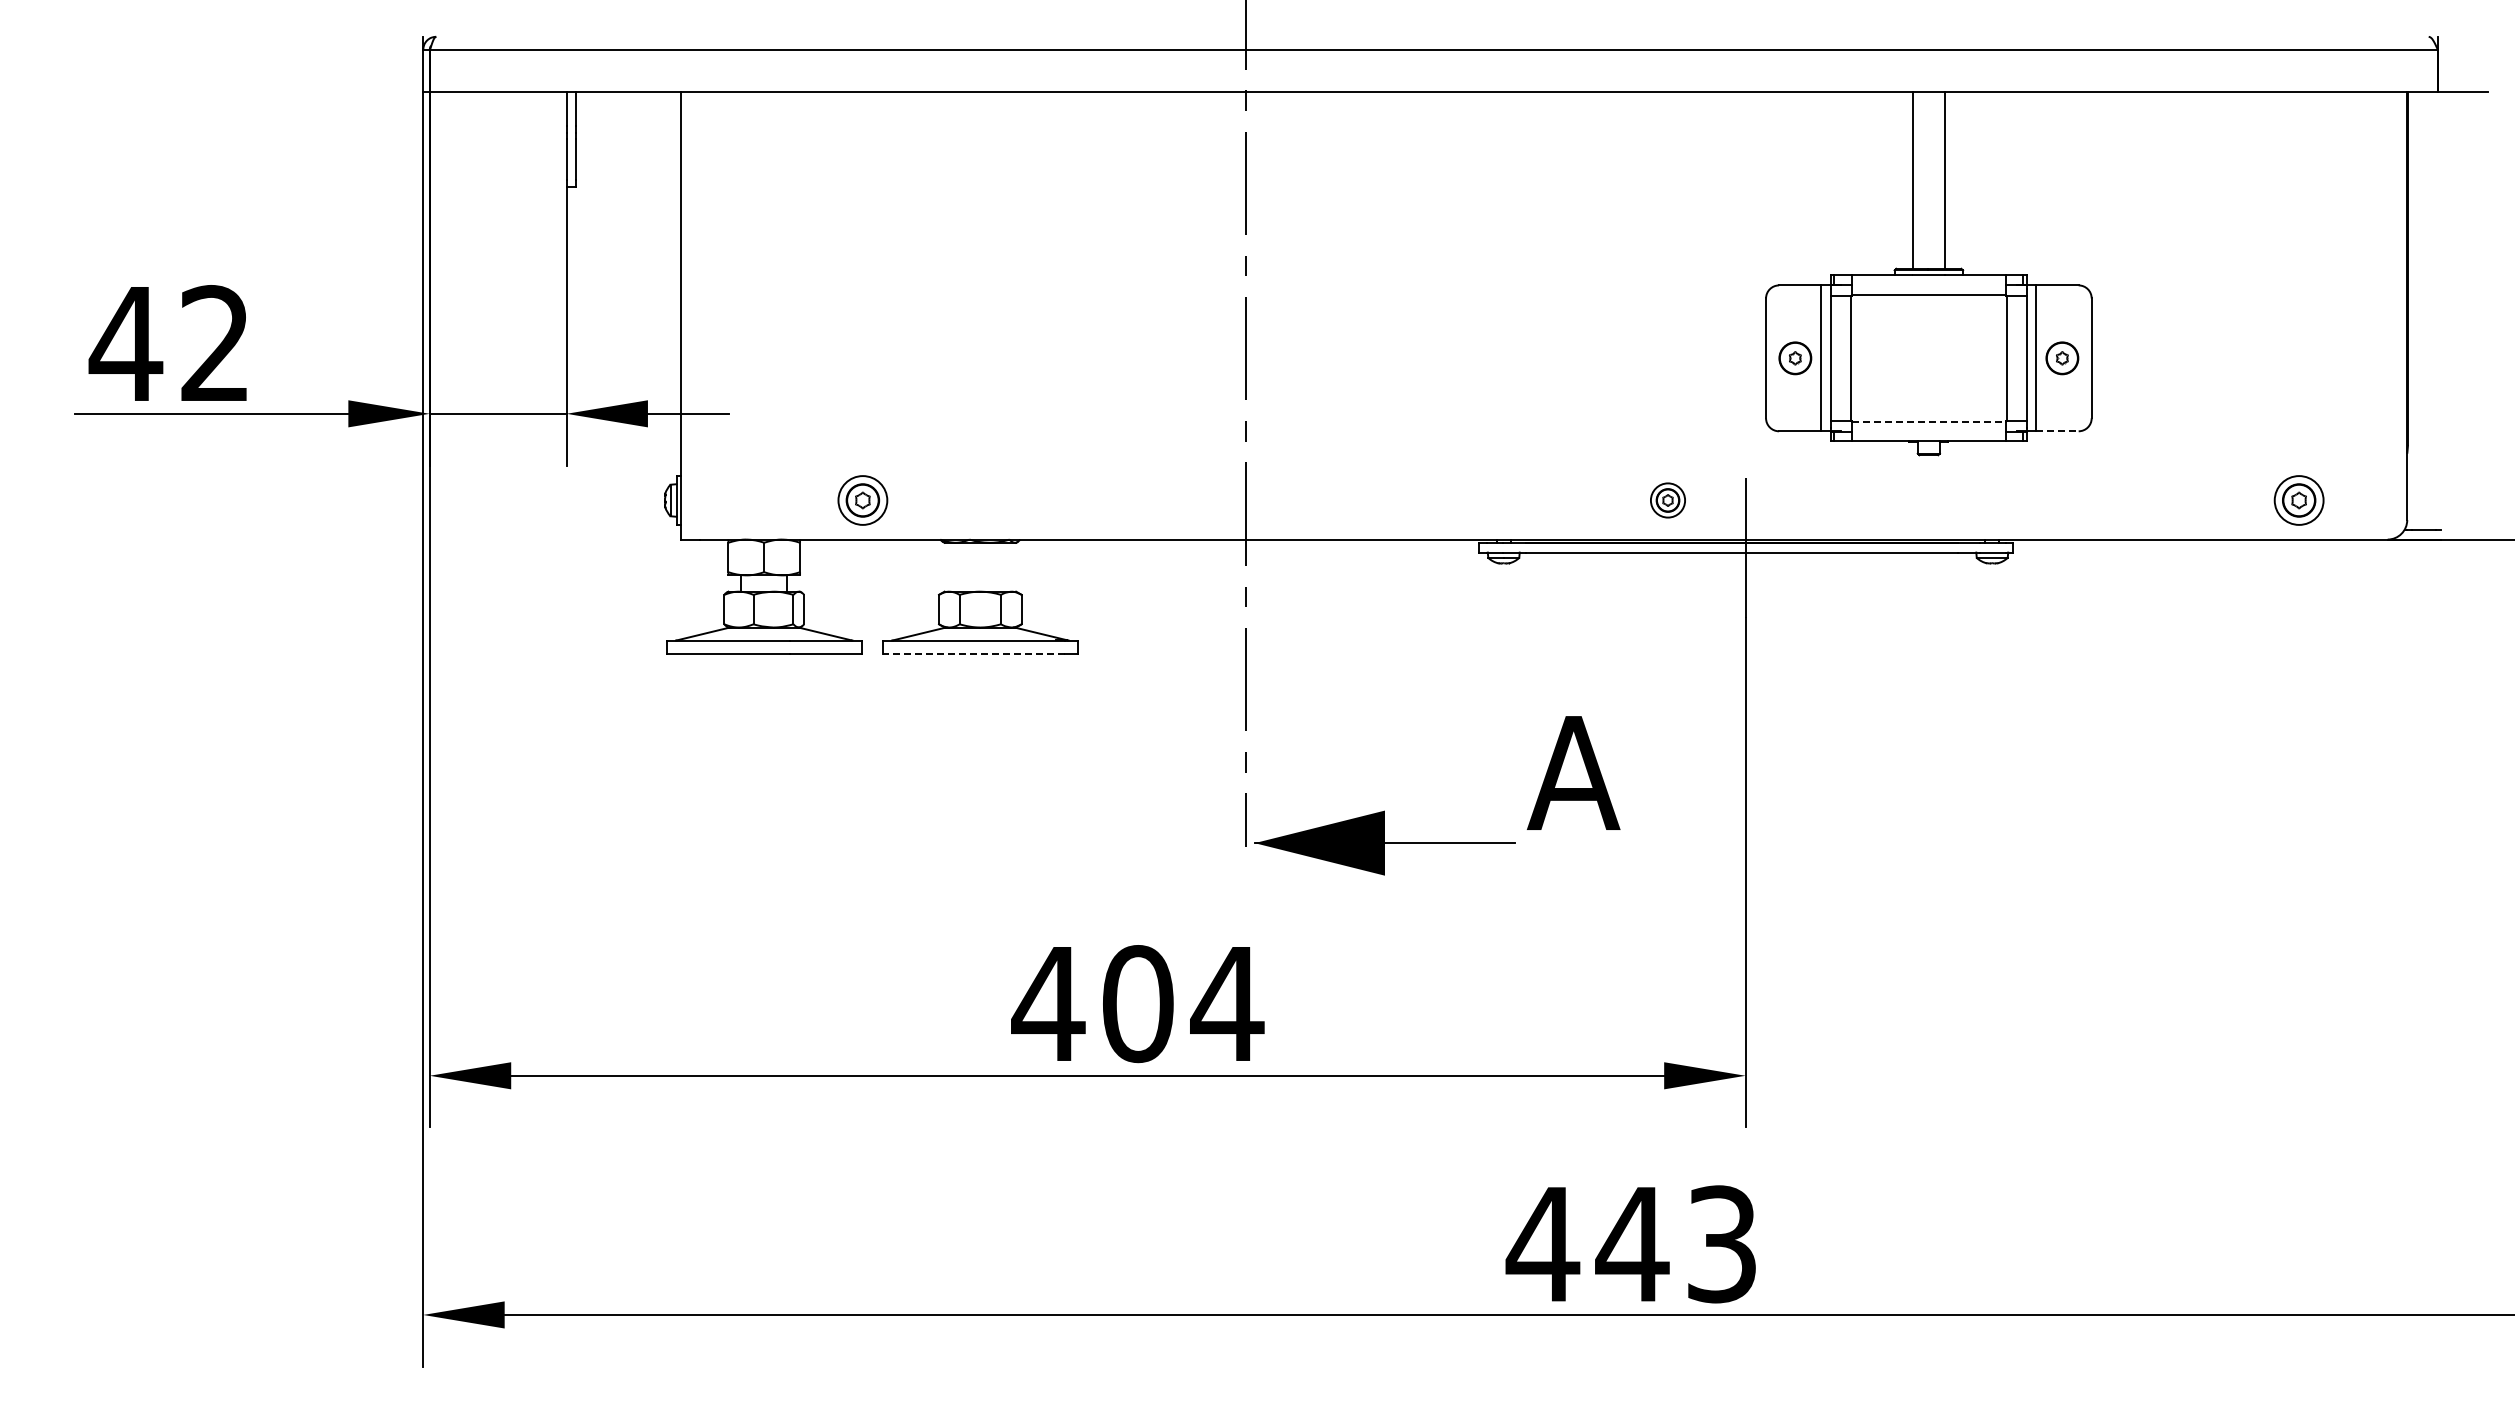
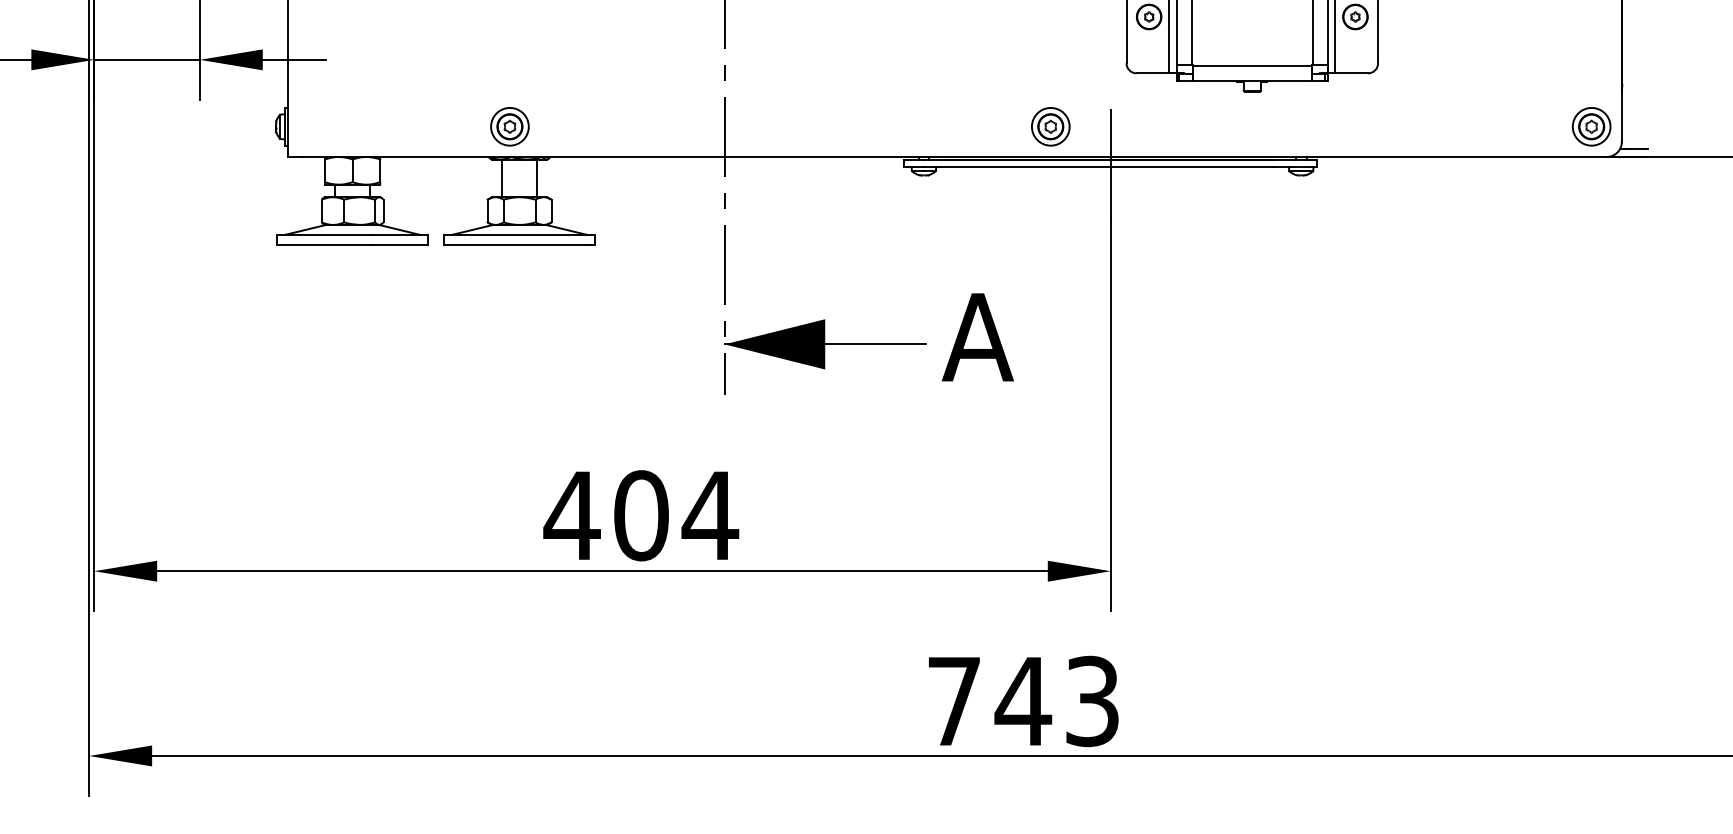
line: (1929, 421) -> (1252, 65), dashed -> solid
line: (2057, 431) -> (1351, 73), dashed -> solid
part: (862, 500) -> (509, 126), moved
part: (1667, 500) -> (1050, 126), size x1.43
part: (2298, 500) -> (1591, 126), moved
line: (957, 566) -> (501, 177), added
line: (1003, 566) -> (537, 177), added
line: (973, 653) -> (514, 245), dashed -> solid
part: (1384, 842) -> (824, 343), moved
text: (1542, 1244) -> (953, 701), 443 -> 743

